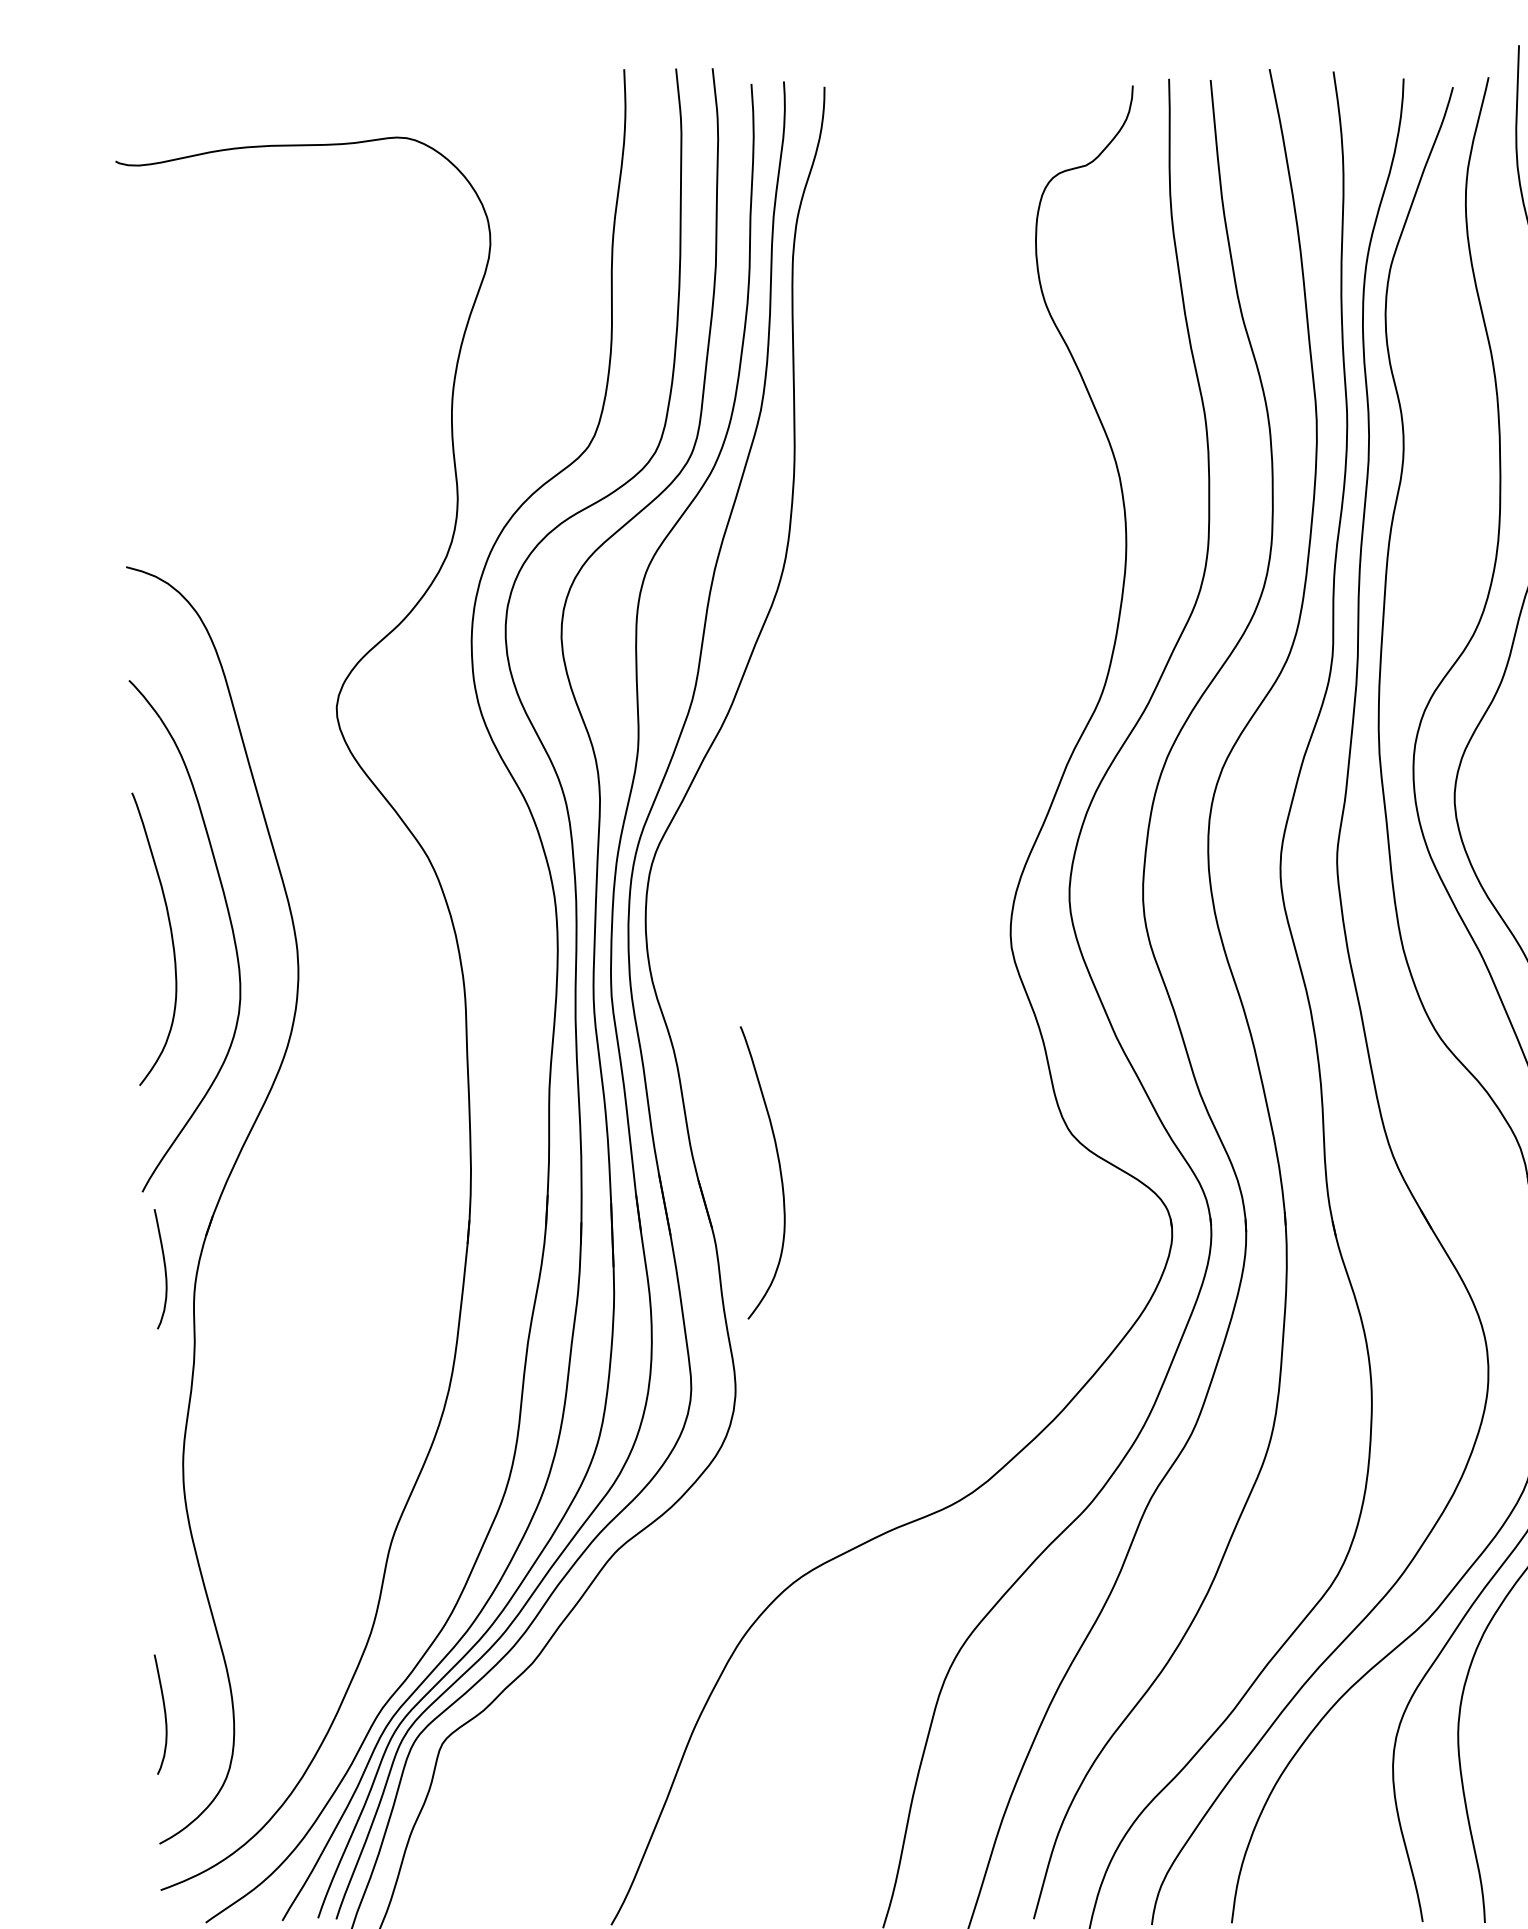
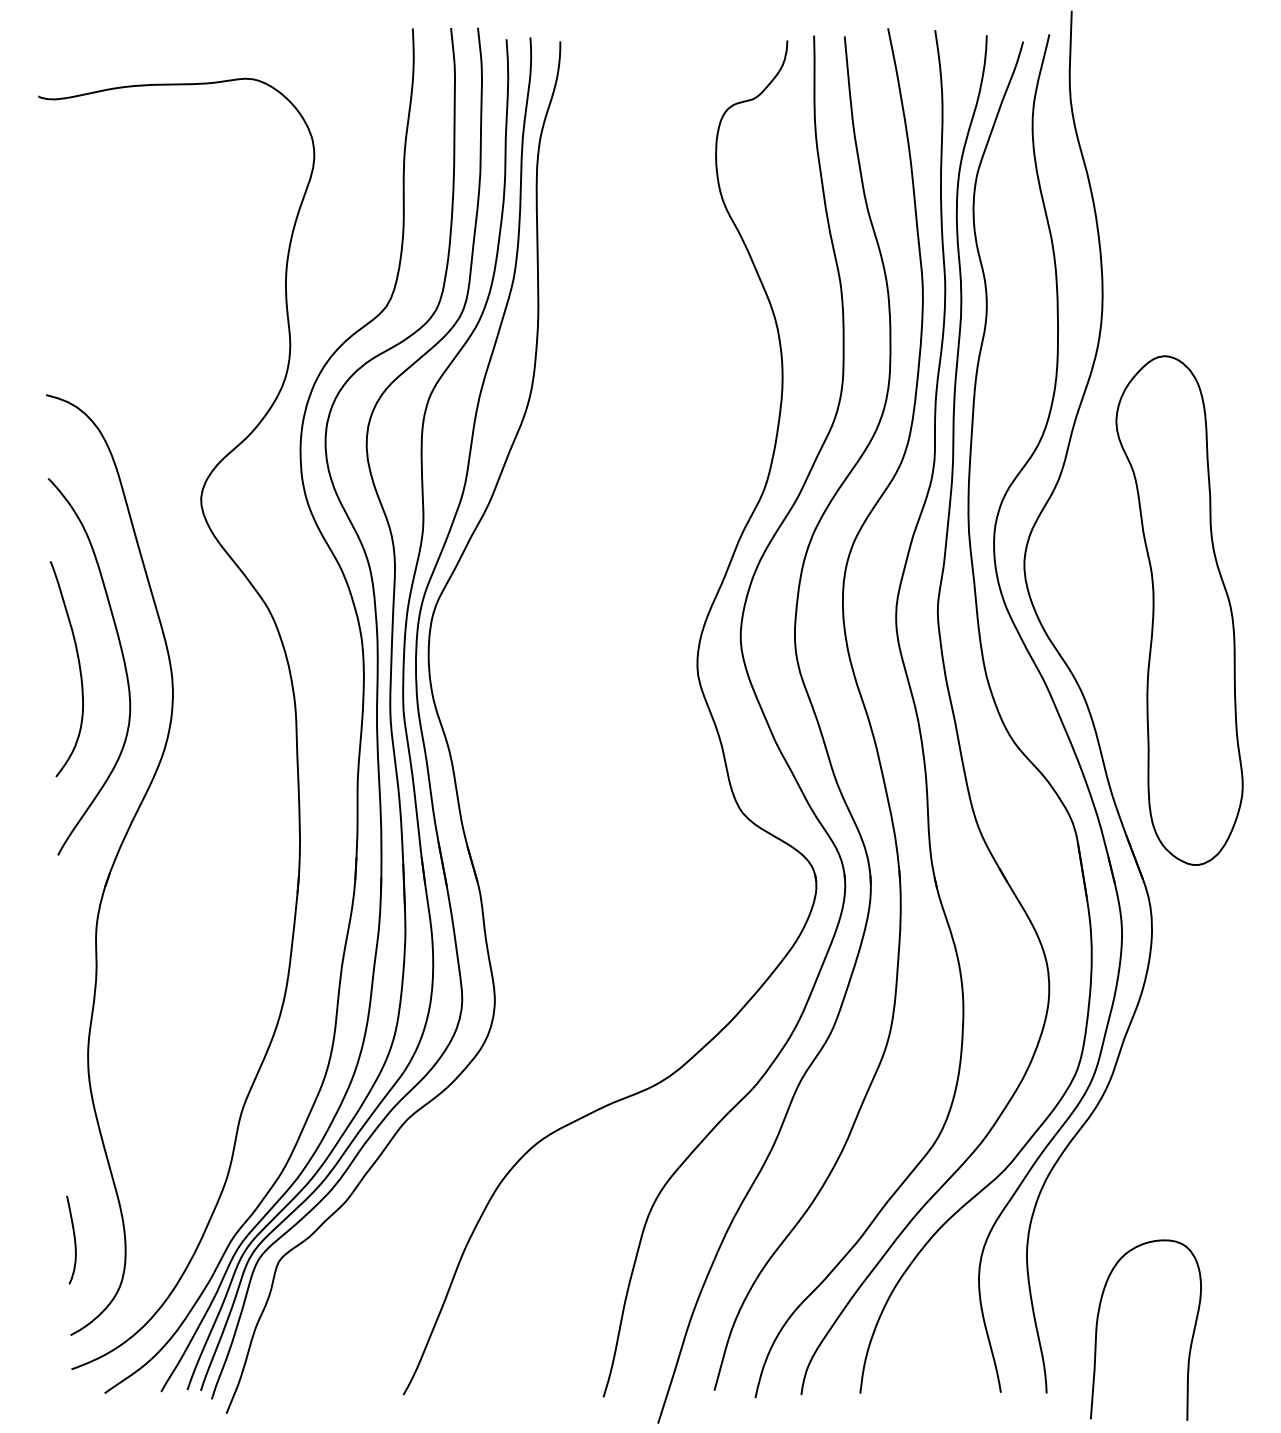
curve: (778, 1167) -> (526, 837), removed
curve: (163, 1265) -> (73, 909), removed

